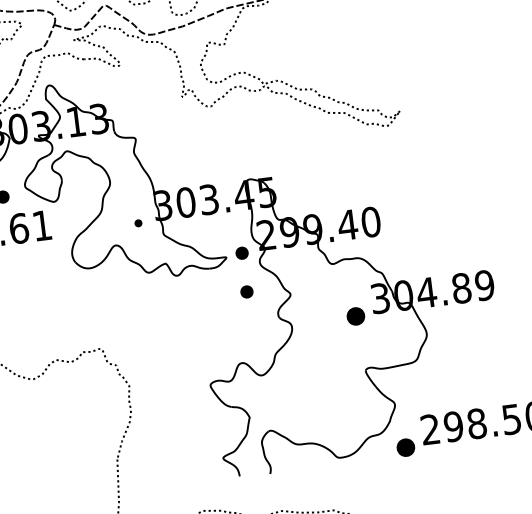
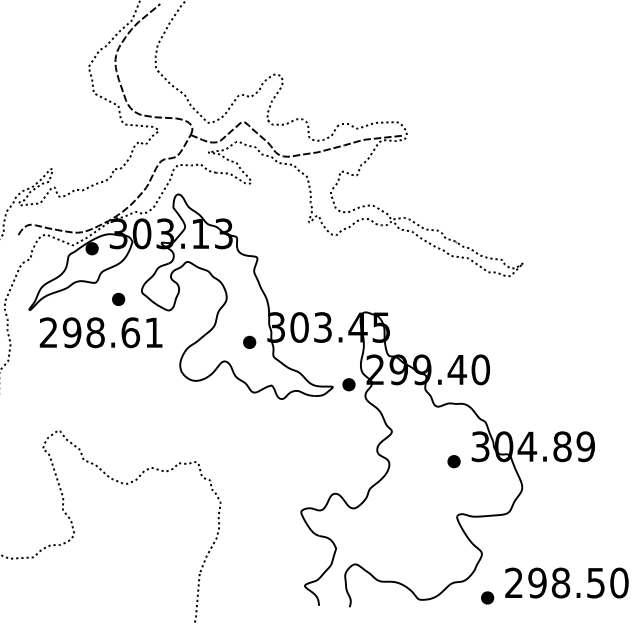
part: (138, 222) -> (249, 341), size x1.67
part: (246, 291) -> (348, 423), removed
part: (355, 316) -> (453, 461), size x0.71
part: (405, 447) -> (487, 597), size x0.71

